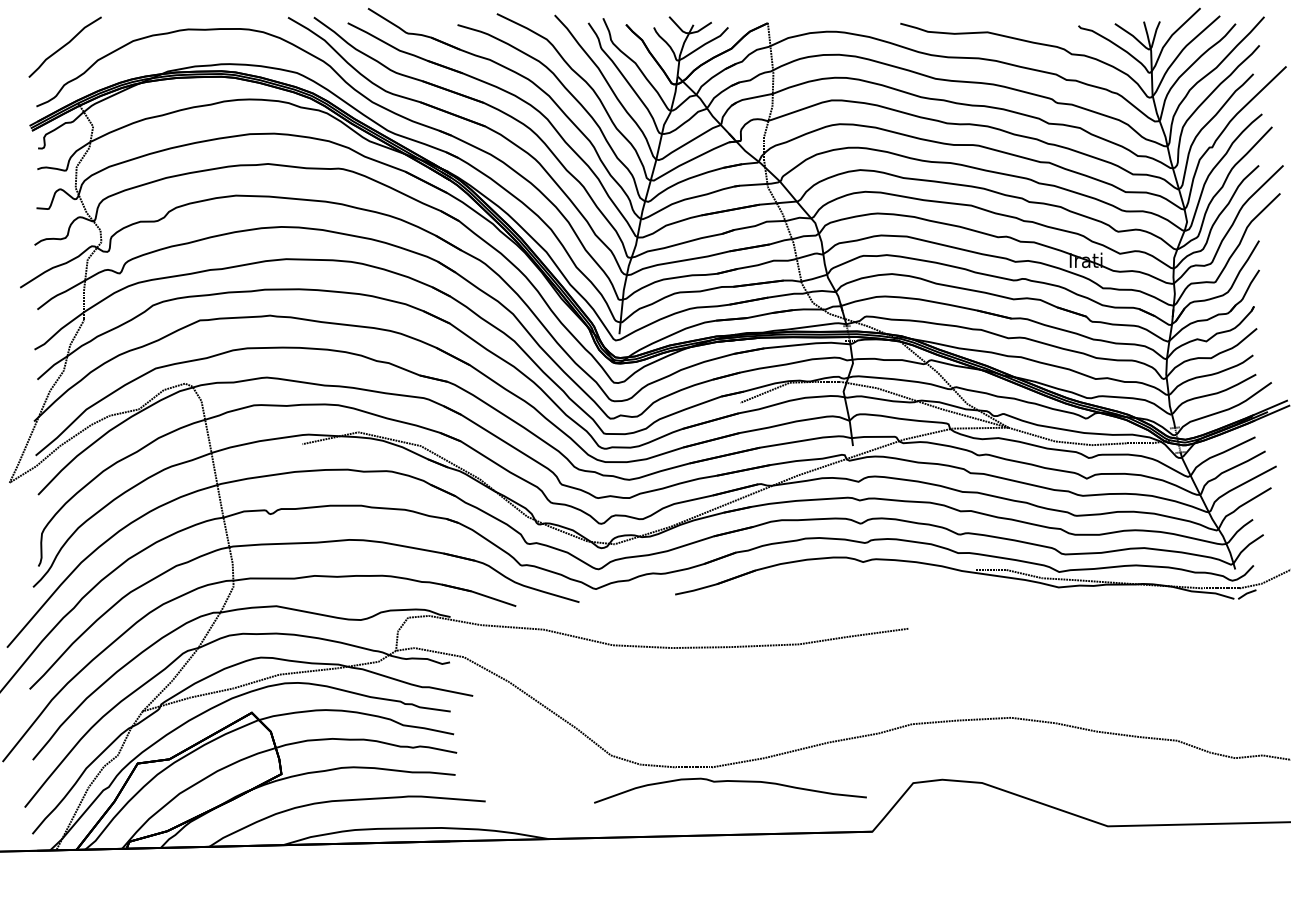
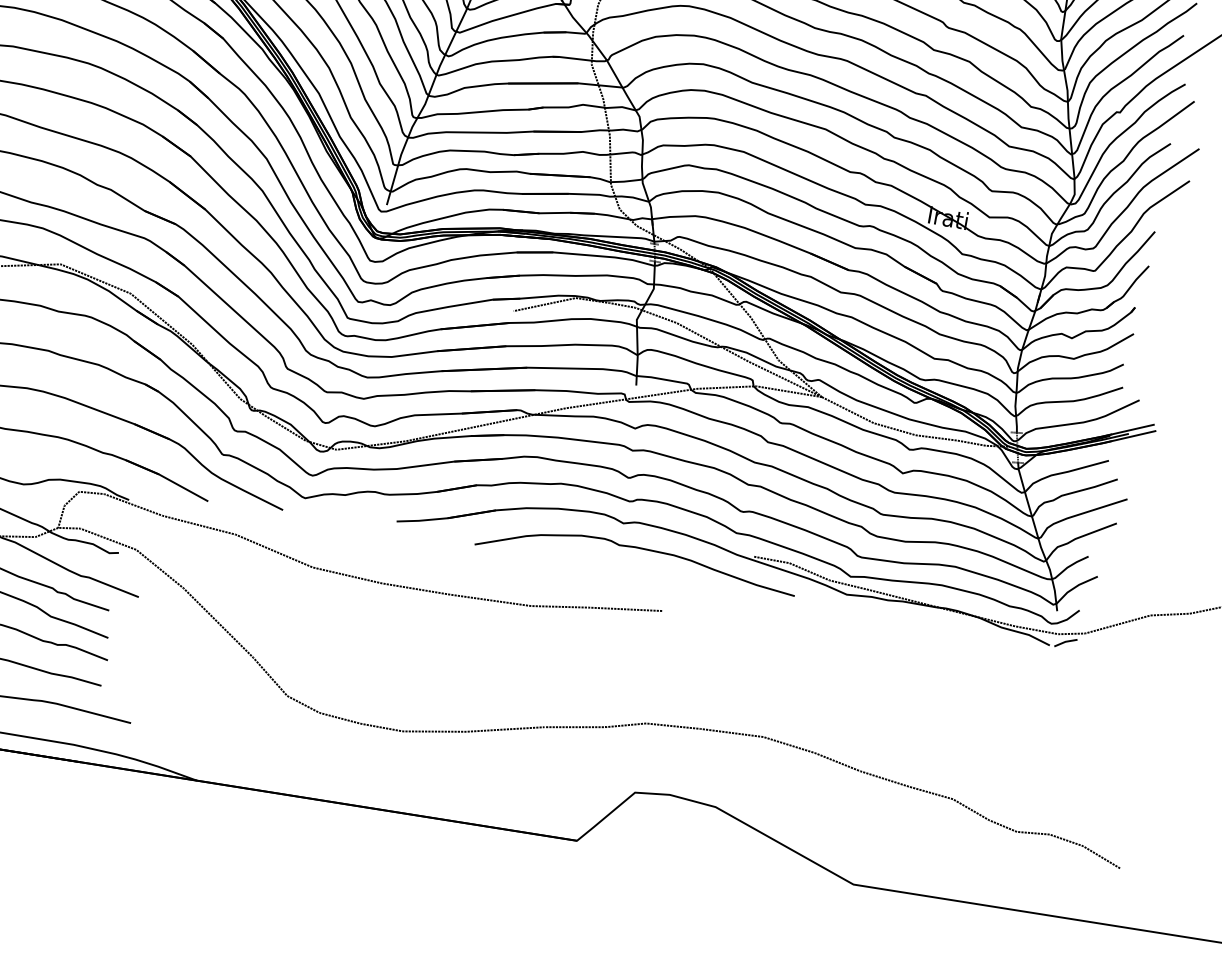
part: (734, 782) -> (643, 550), moved

